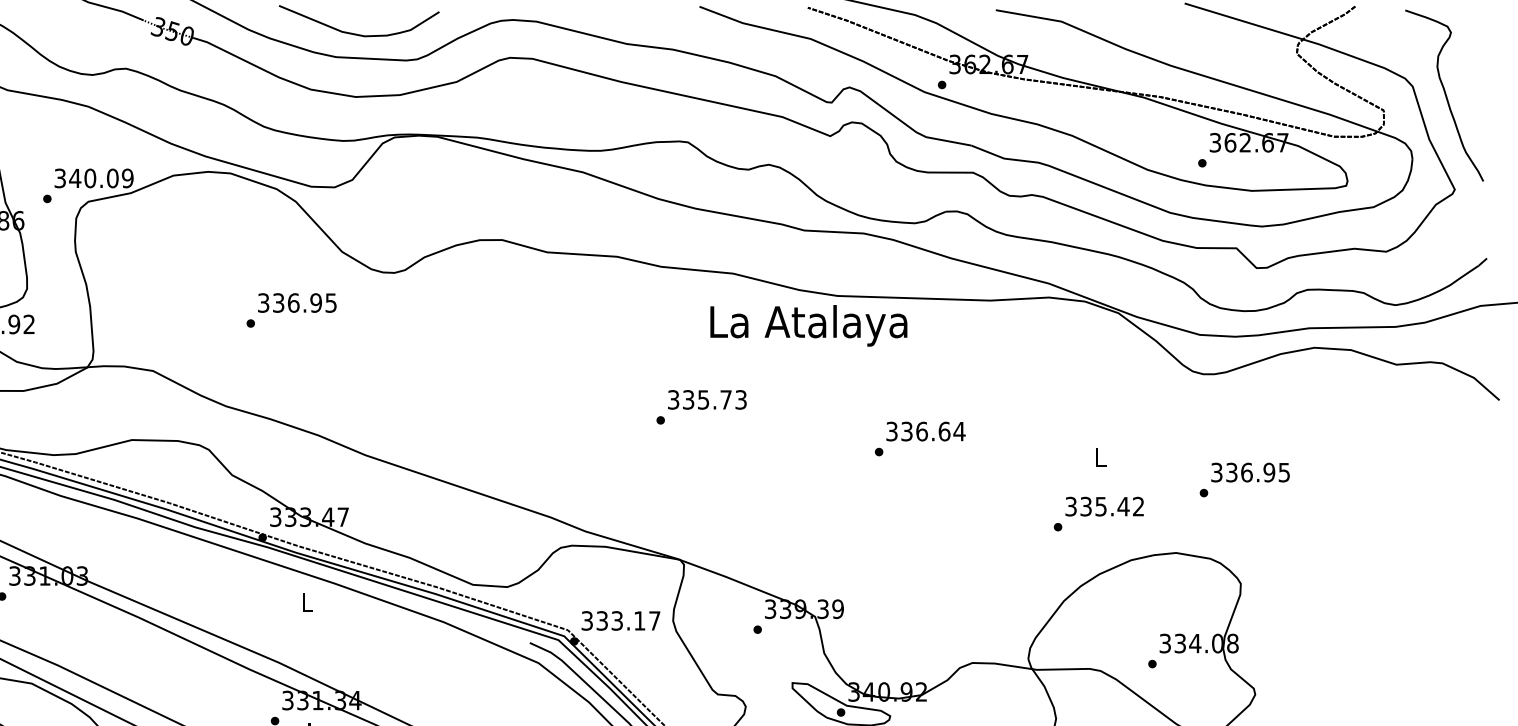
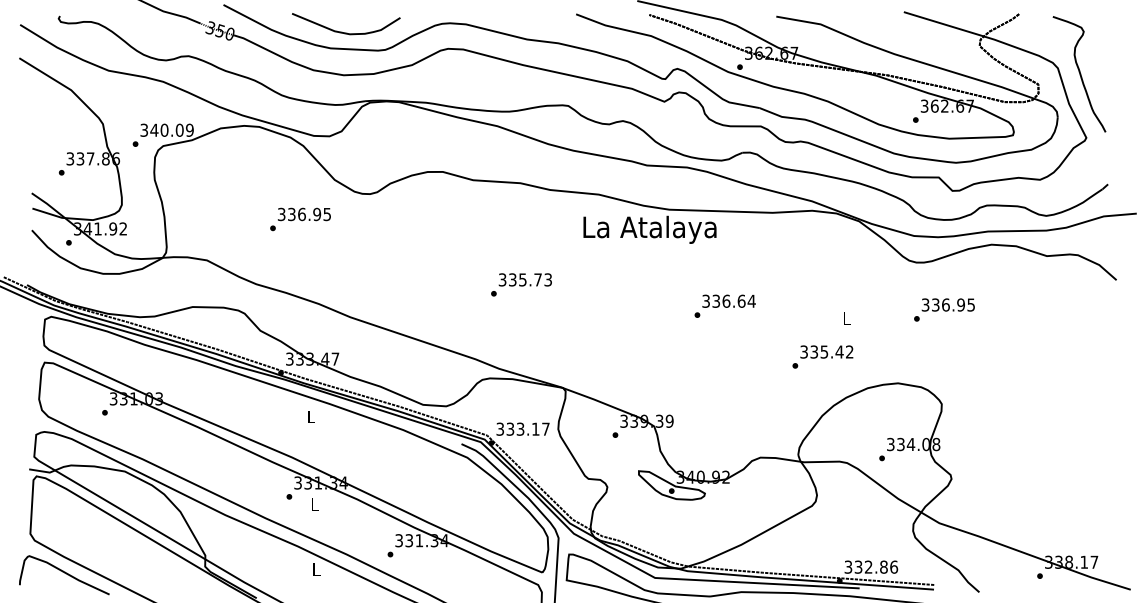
text: (701, 406) -> (521, 284), moved
text: (1244, 479) -> (944, 309), moved
text: (1098, 513) -> (822, 356), moved

